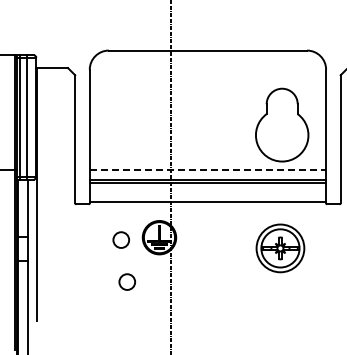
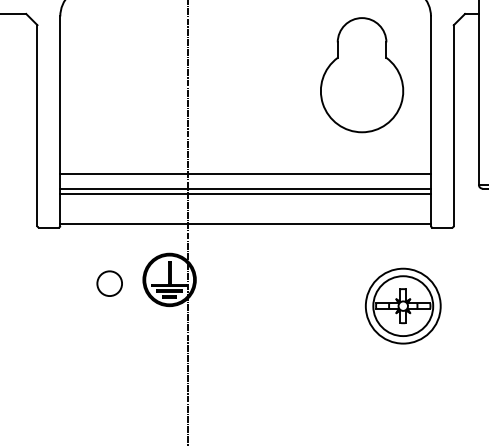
part: (282, 124) -> (362, 74), moved
line: (208, 170) -> (246, 174), dashed -> solid
part: (280, 248) -> (403, 306), moved
circle: (126, 281) -> (117, 348), removed

